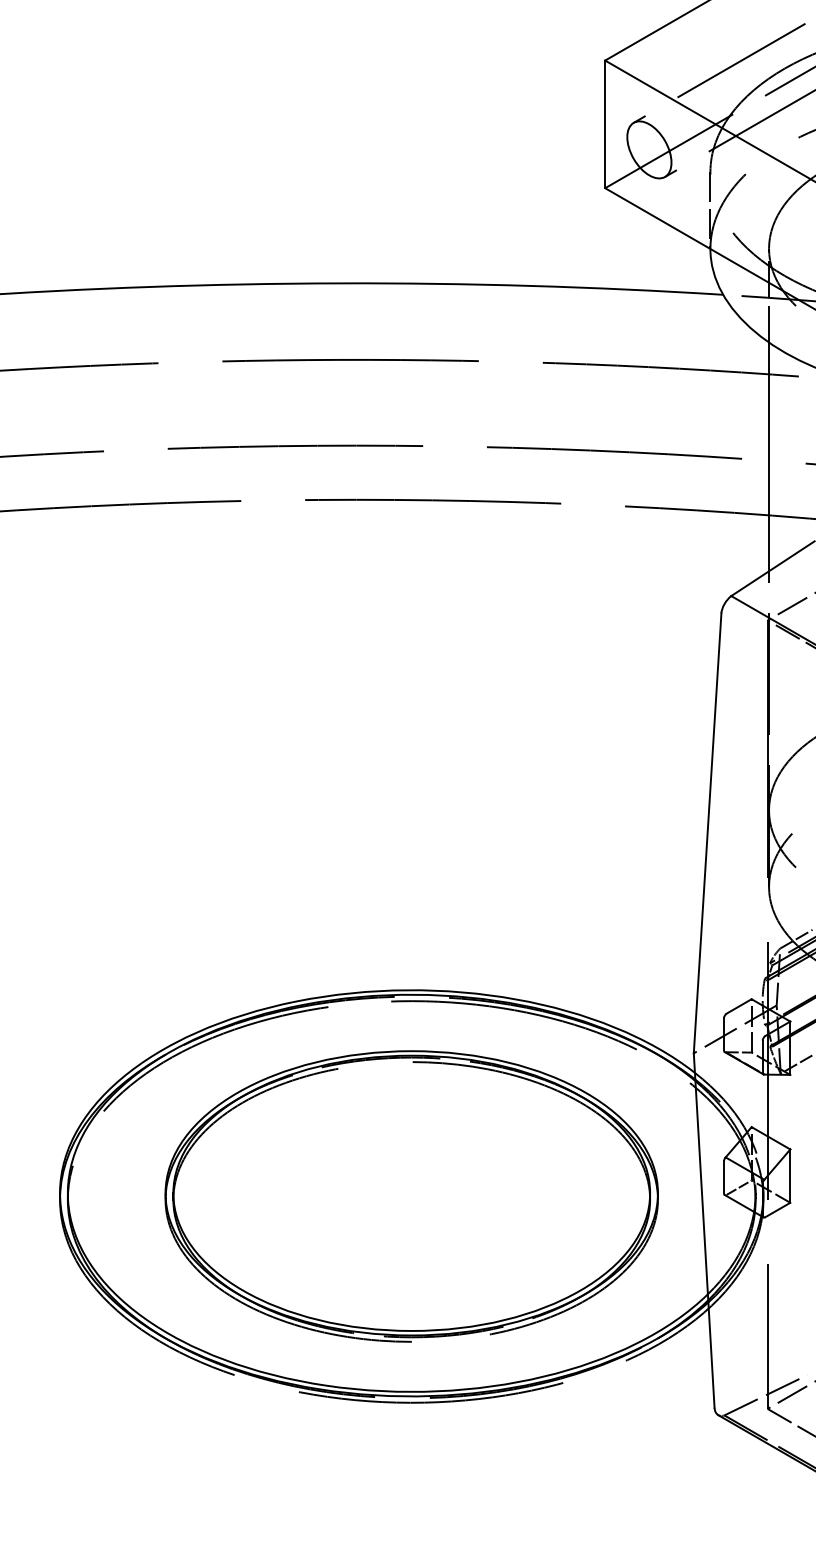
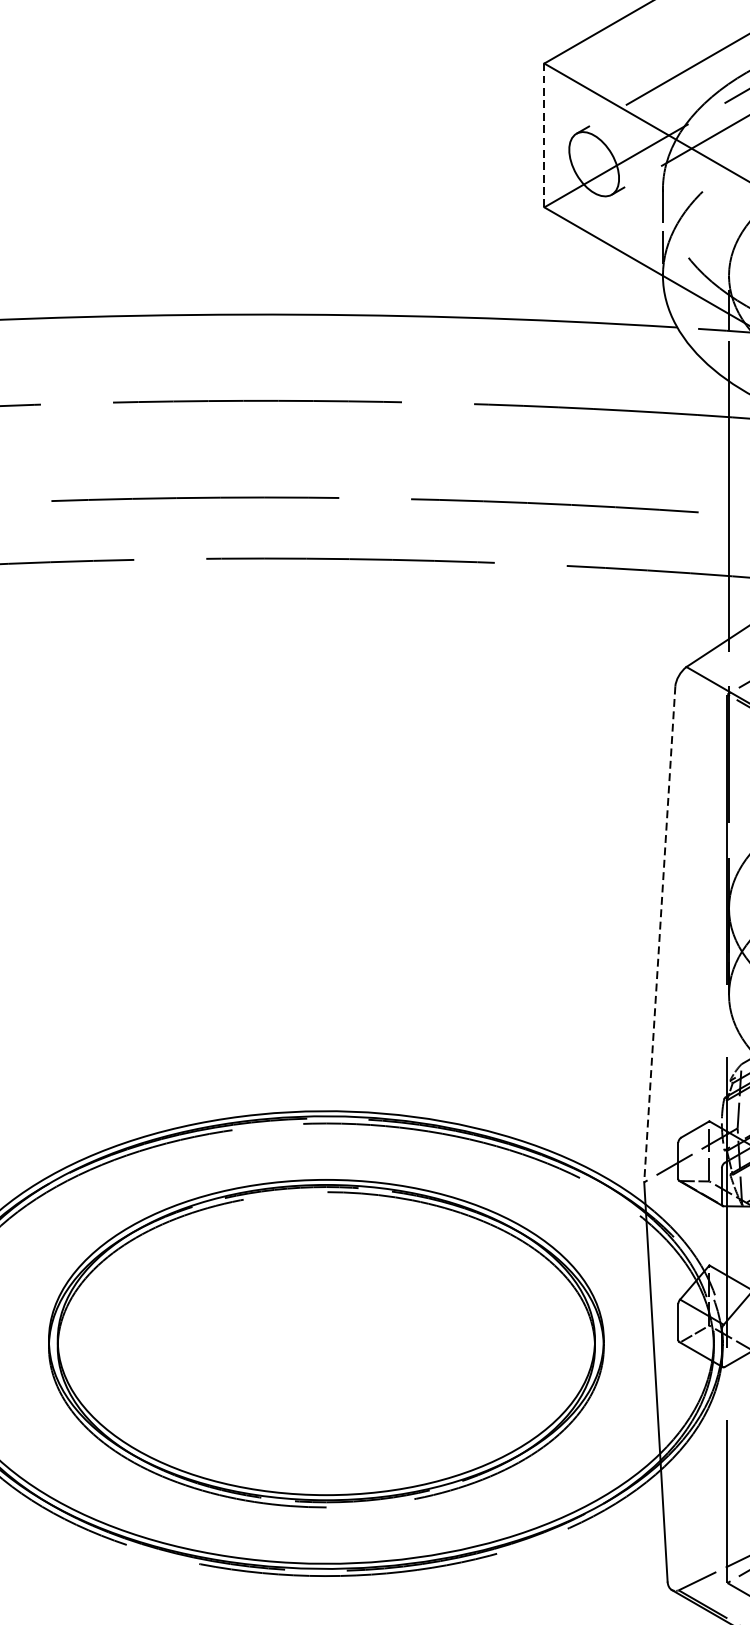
line: (605, 124) -> (544, 135), solid -> dashed
line: (707, 833) -> (659, 934), solid -> dashed

